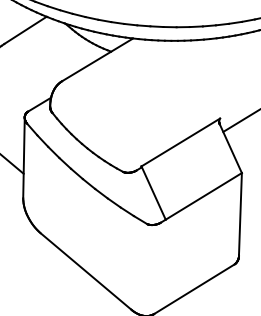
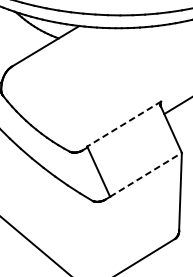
line: (180, 142) -> (124, 124), solid -> dashed
line: (203, 196) -> (145, 174), solid -> dashed

